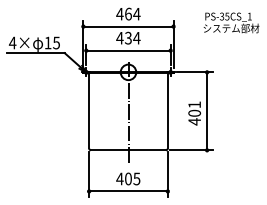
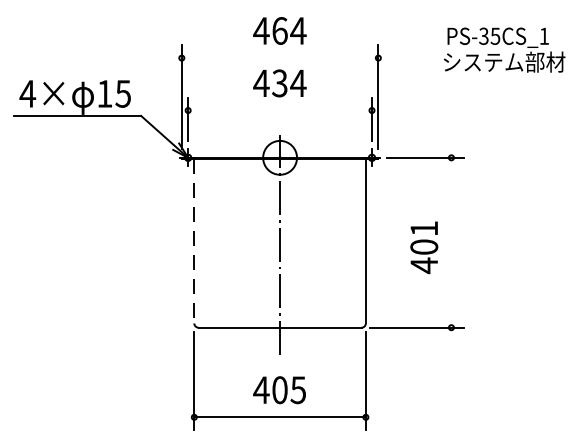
line: (128, 26) -> (280, 57), removed
line: (128, 50) -> (280, 110), removed
line: (89, 110) -> (195, 240), solid -> dashed
line: (207, 110) -> (452, 240), removed

